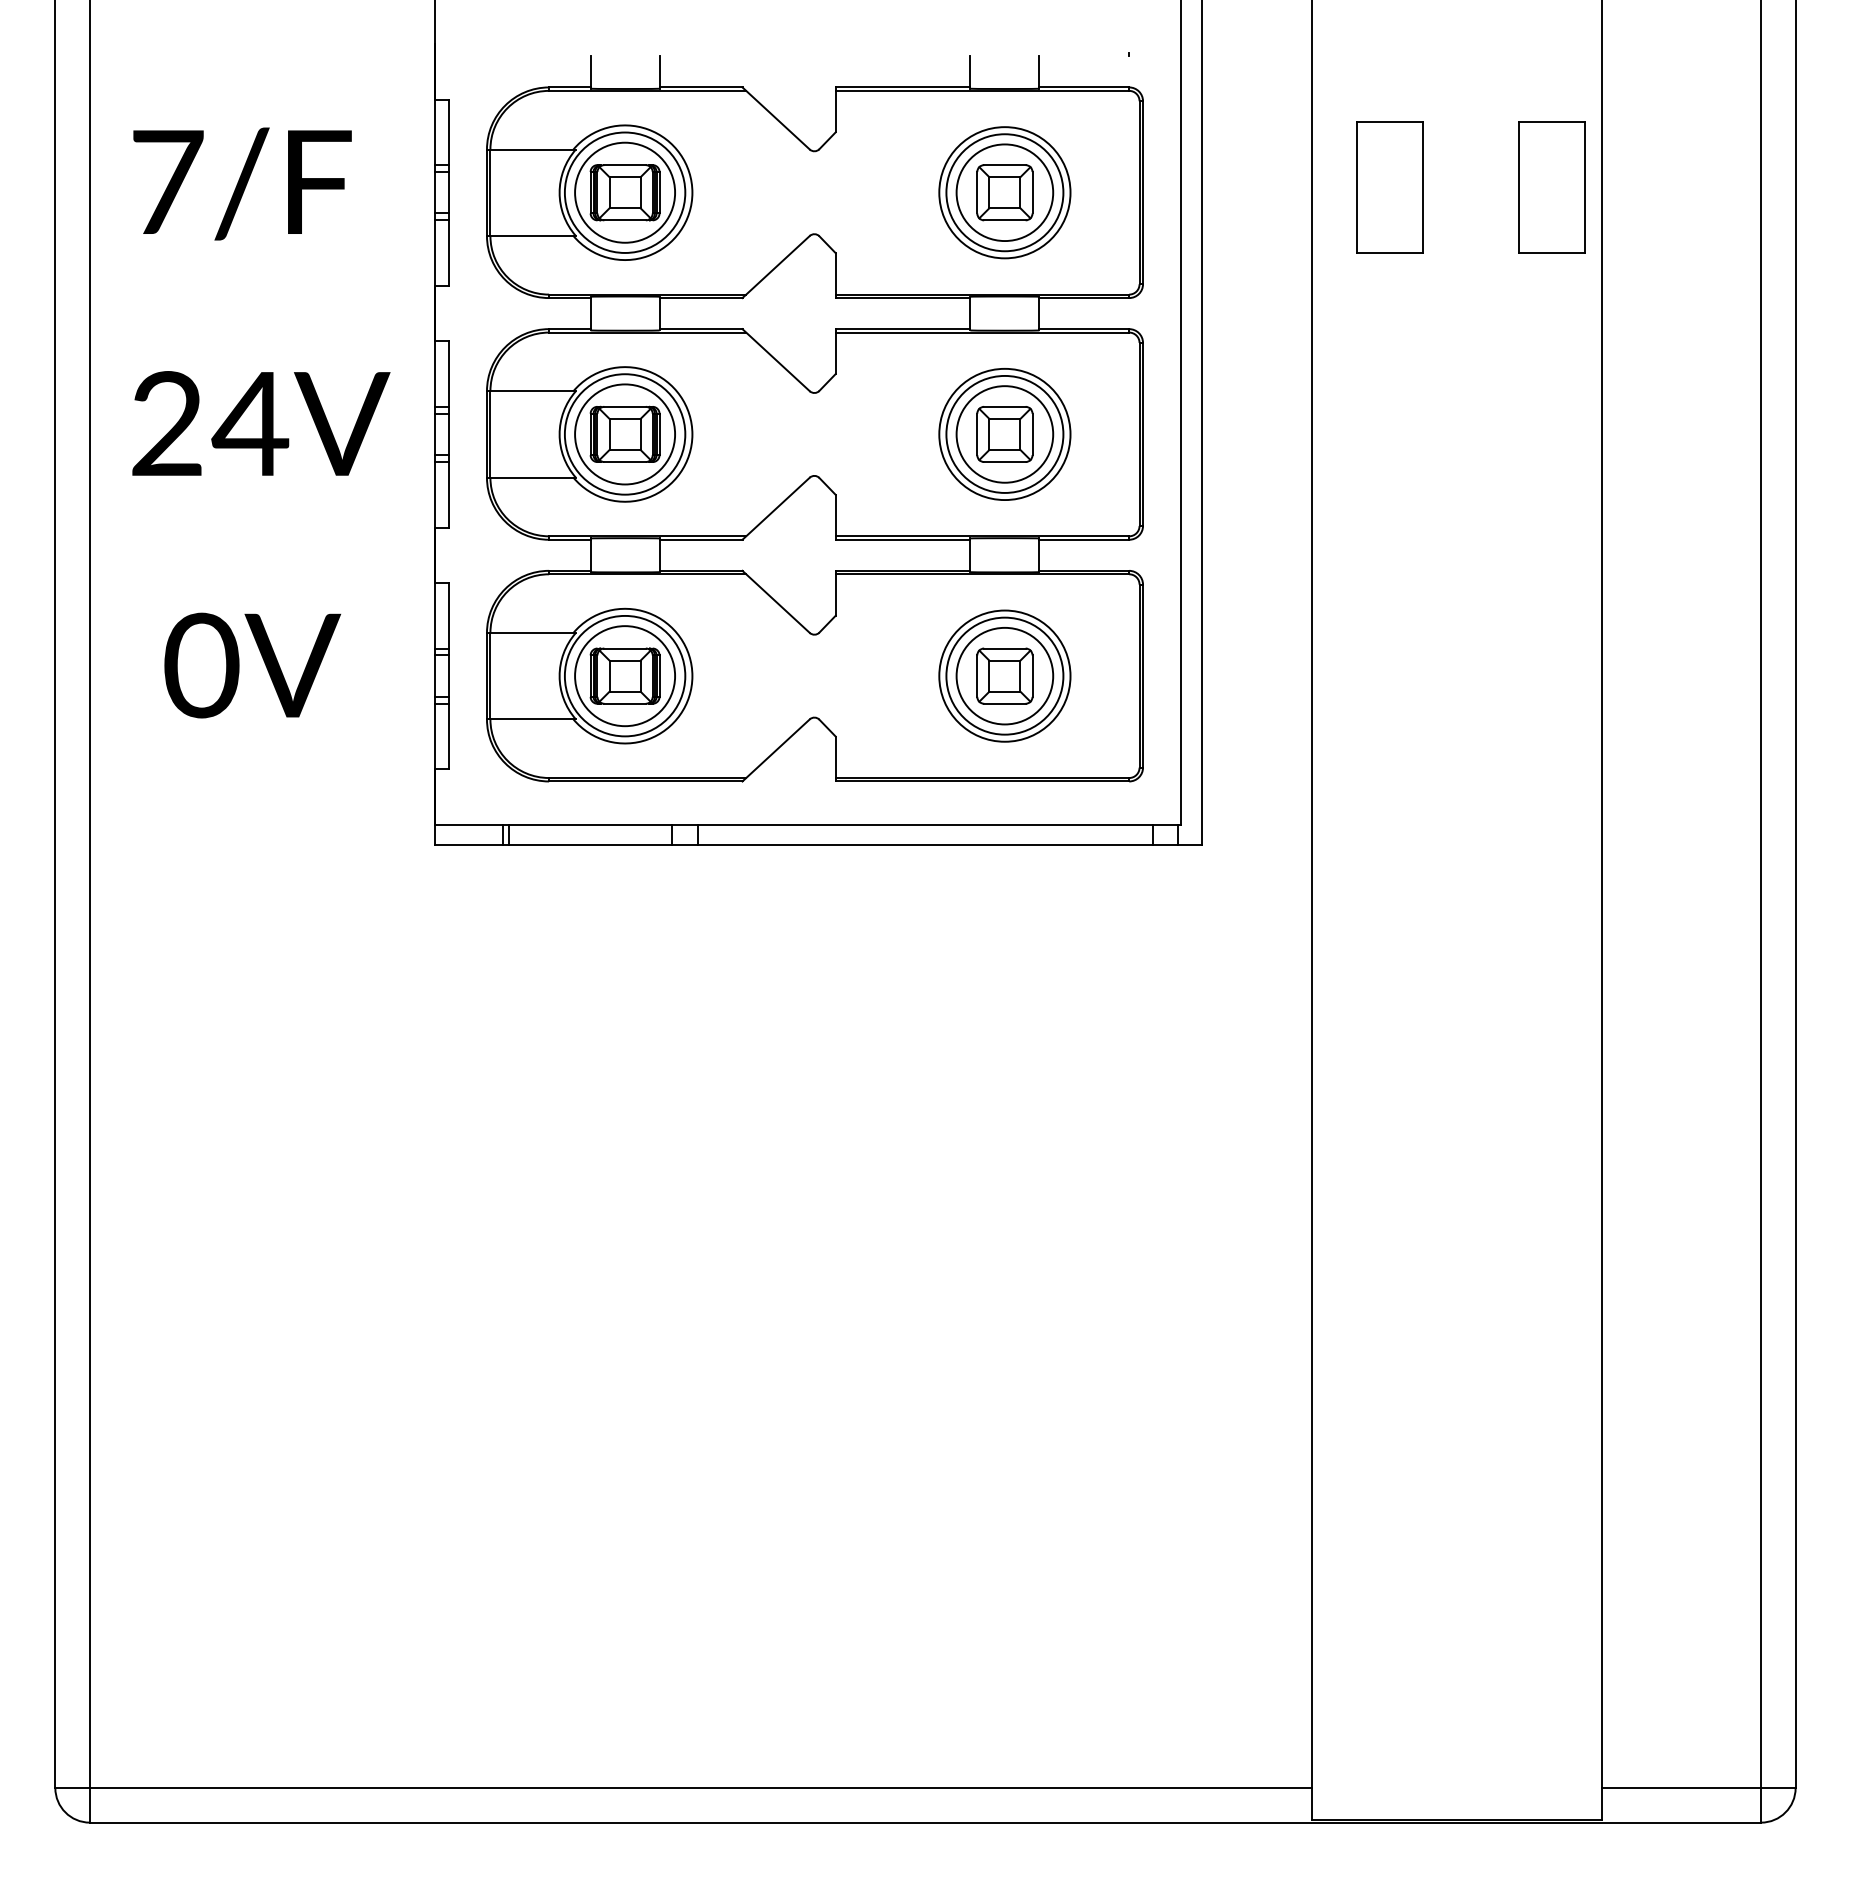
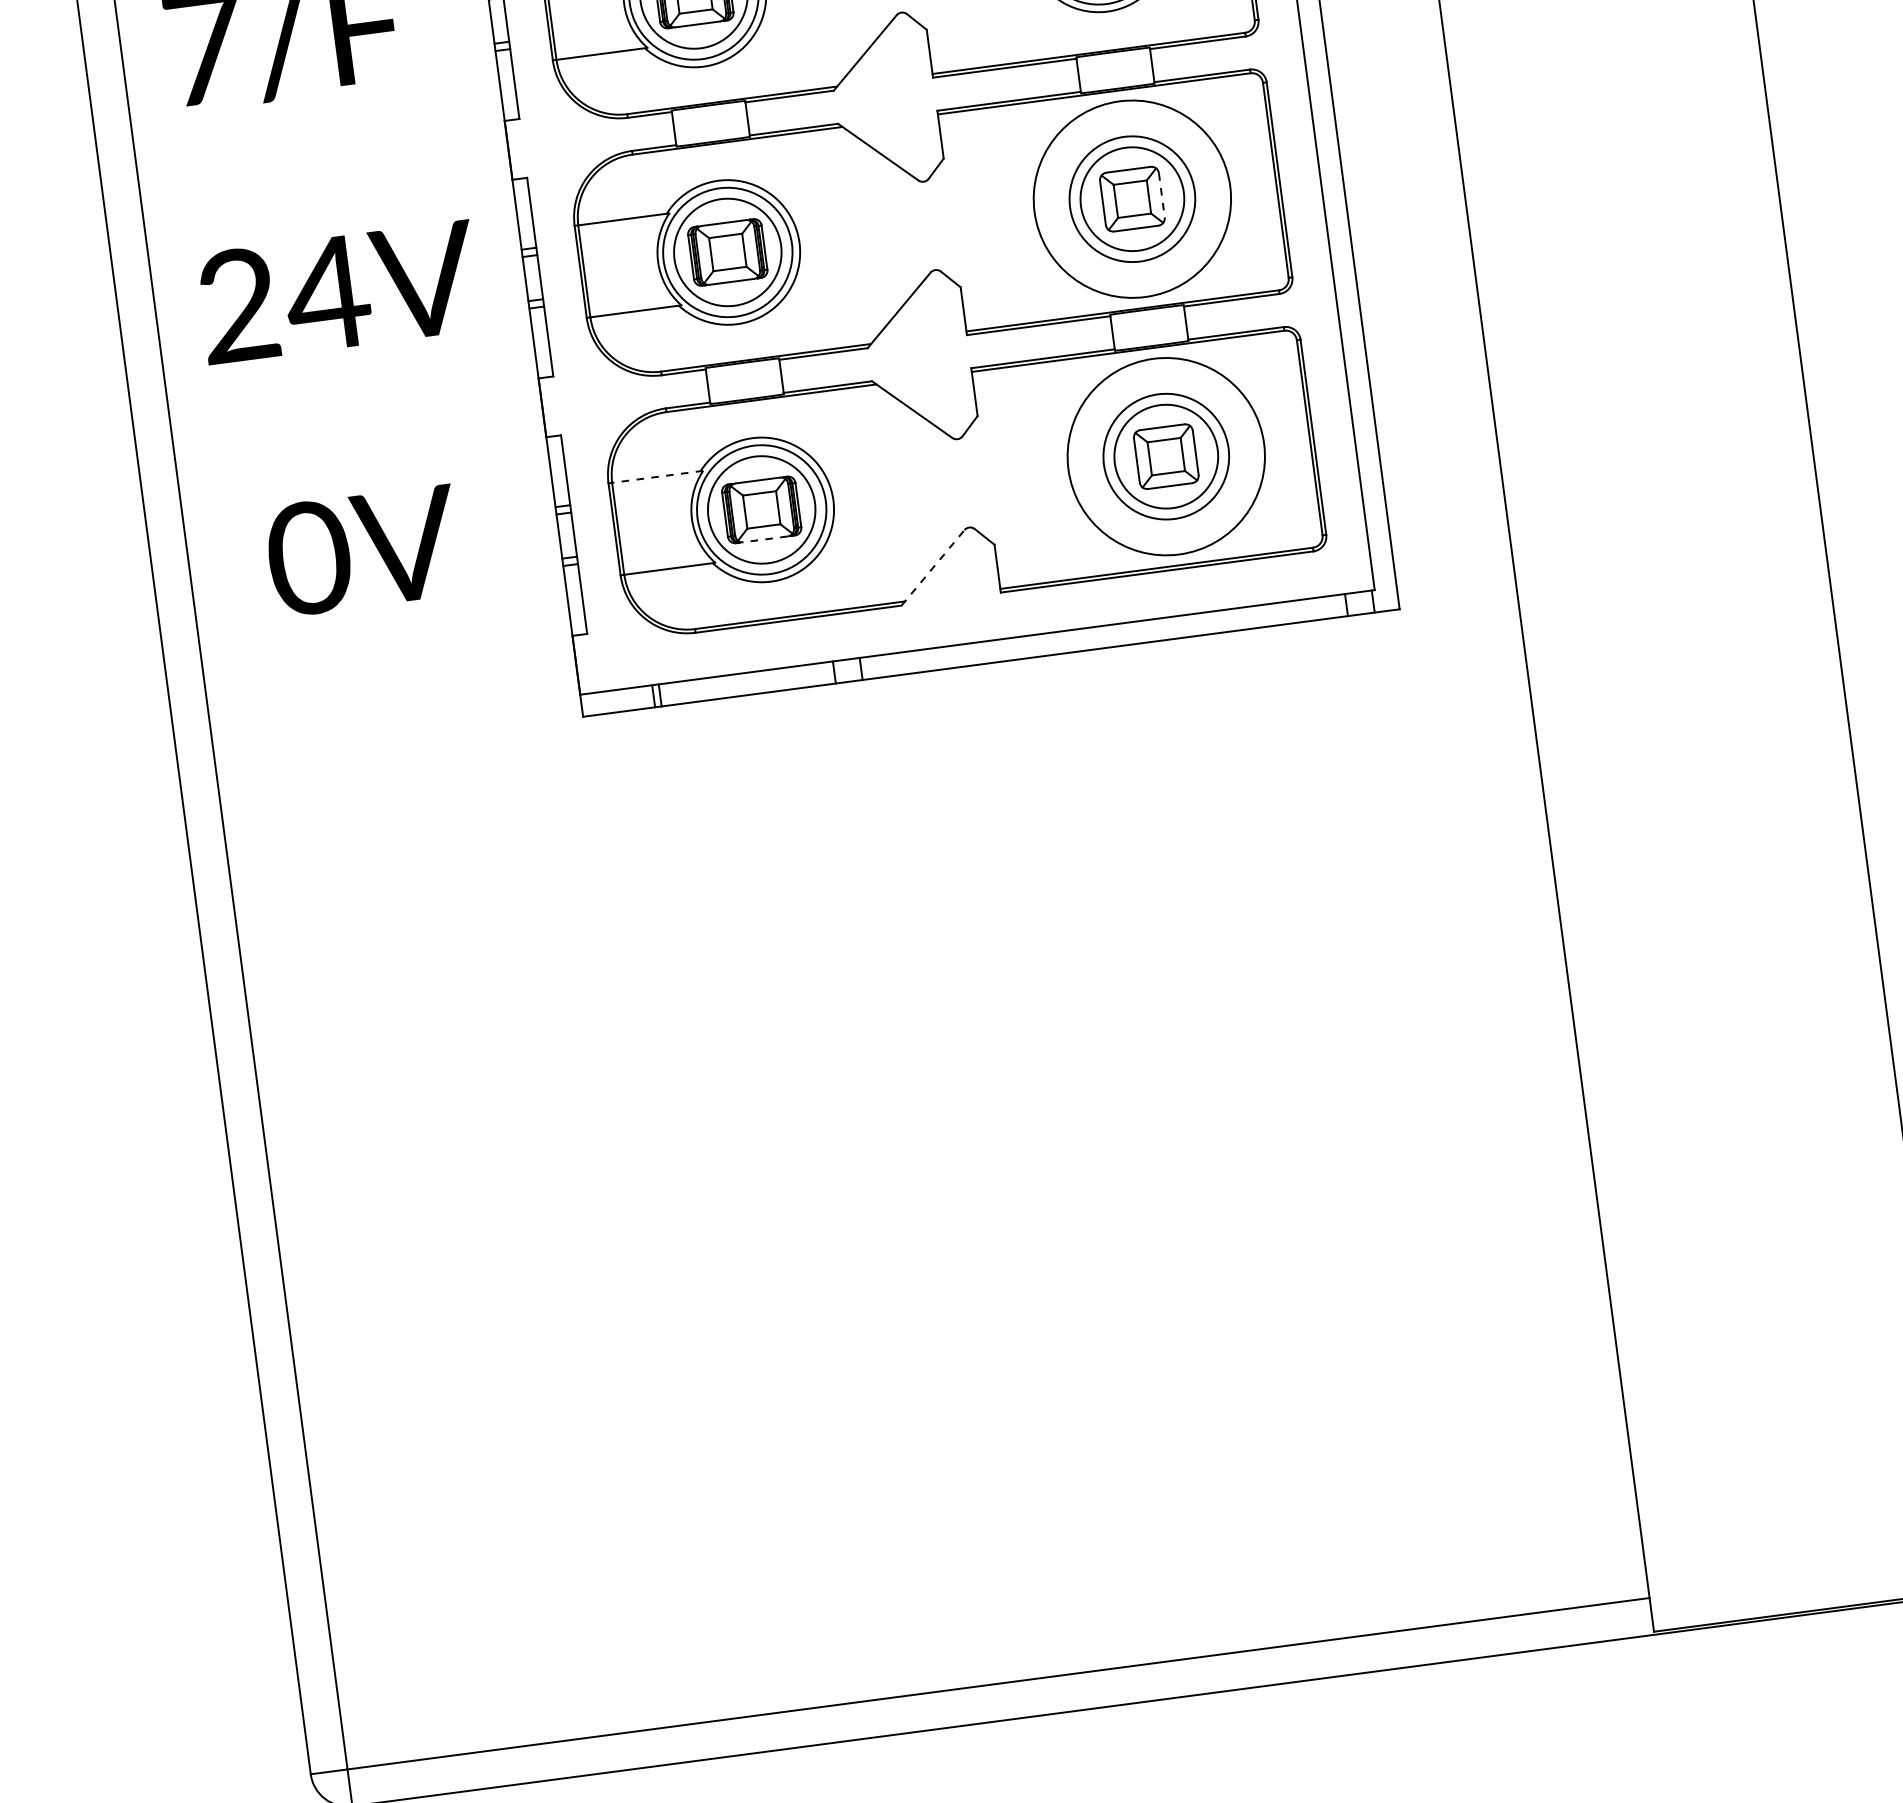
circle: (1004, 434) -> (1131, 199), size x1.4
line: (1032, 434) -> (1161, 195), solid -> dashed
line: (533, 633) -> (658, 477), solid -> dashed
circle: (1004, 675) -> (1165, 456), size x1.4
line: (625, 703) -> (765, 539), solid -> dashed
line: (776, 750) -> (933, 567), solid -> dashed

